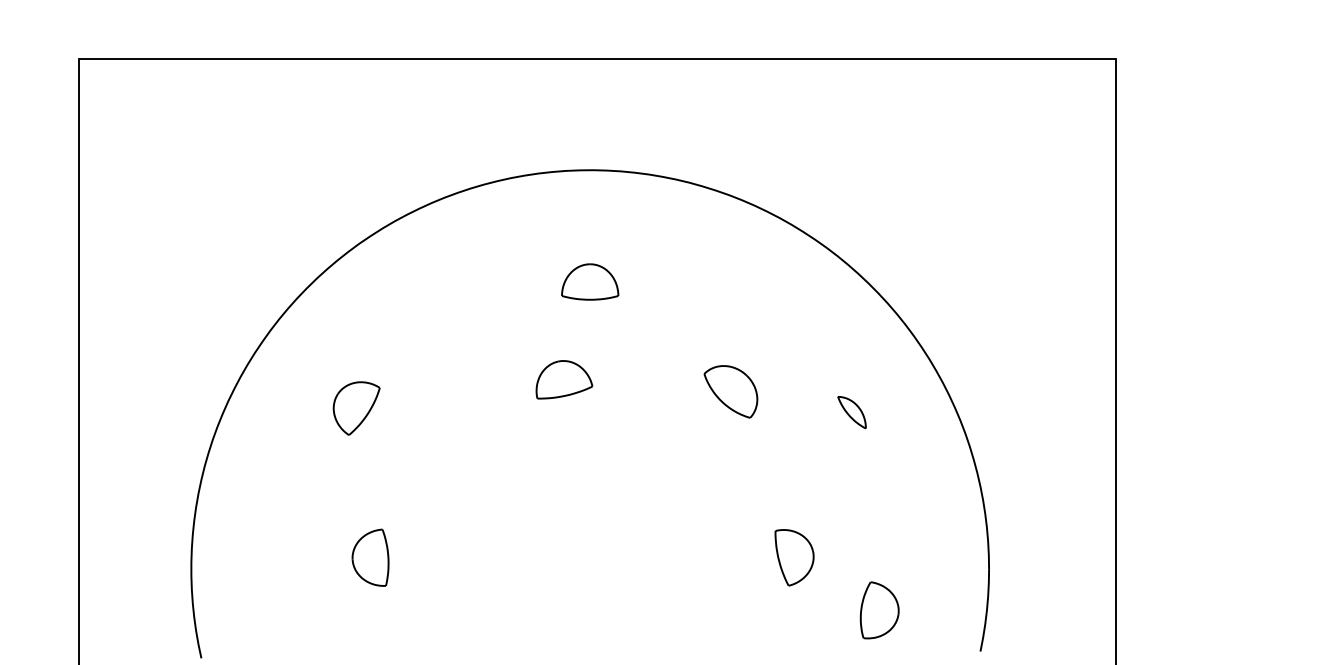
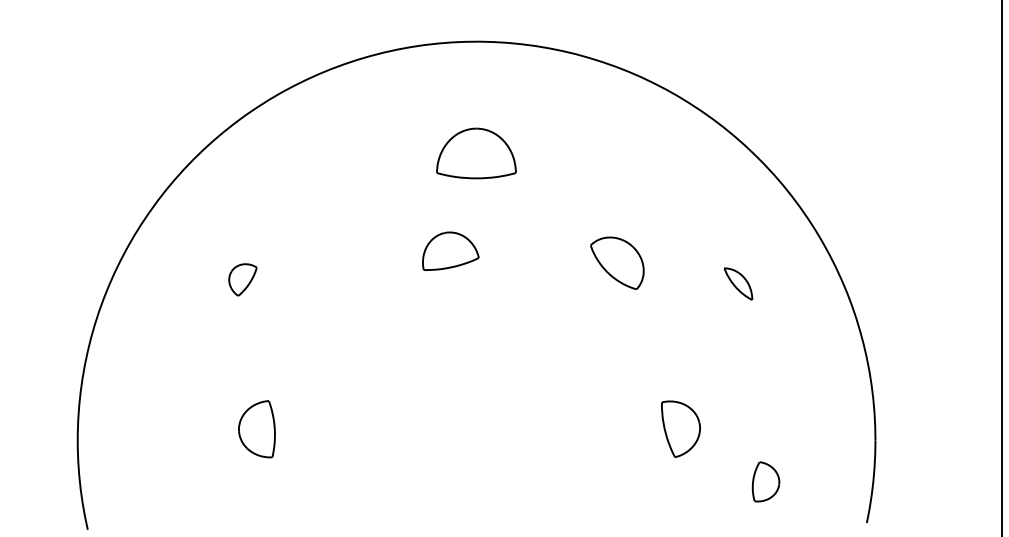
part: (590, 281) -> (476, 152), size x1.4
part: (356, 408) -> (242, 279), size x0.6
part: (879, 610) -> (765, 481), size x0.7

